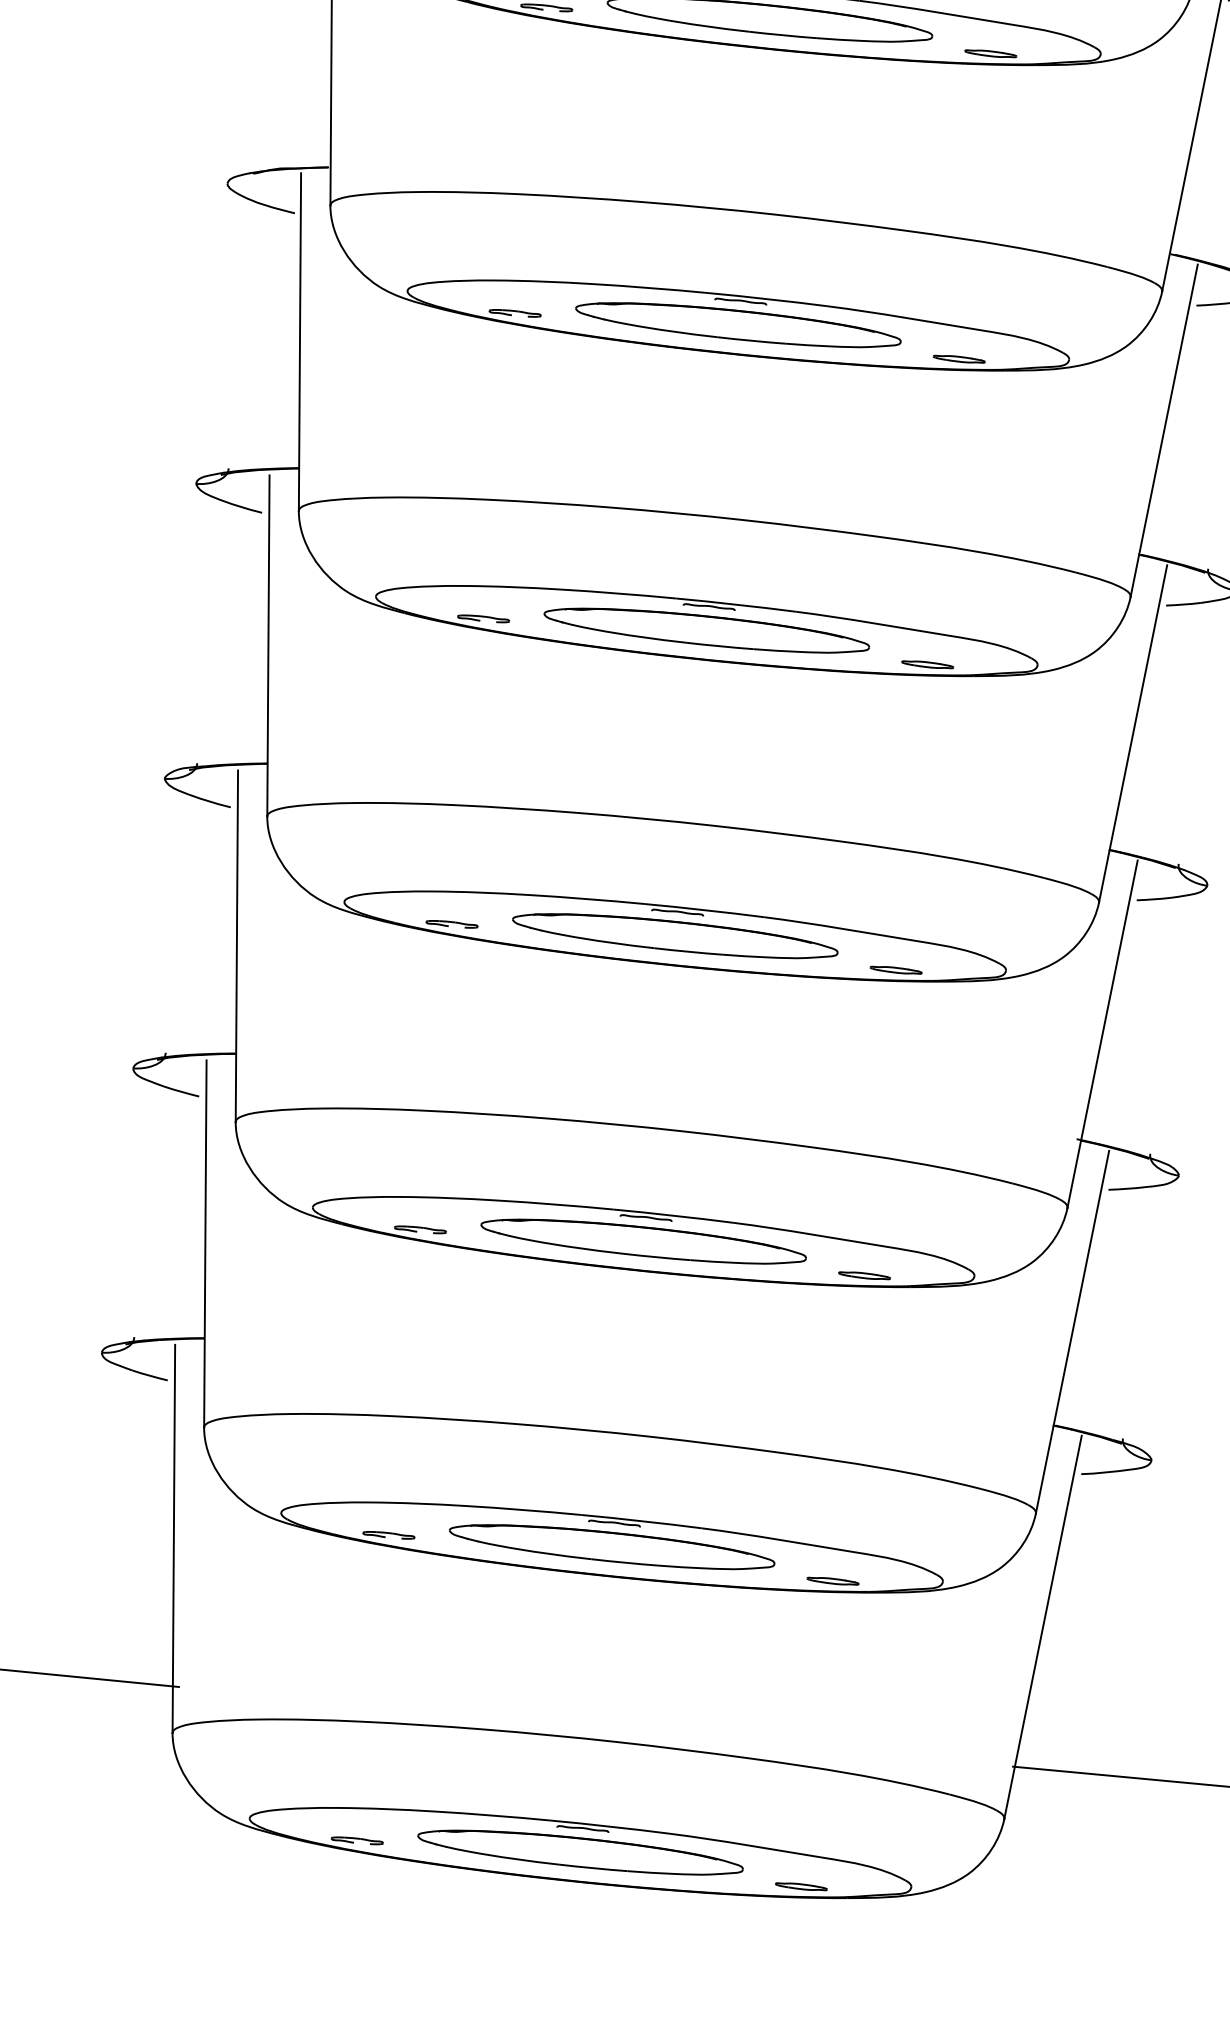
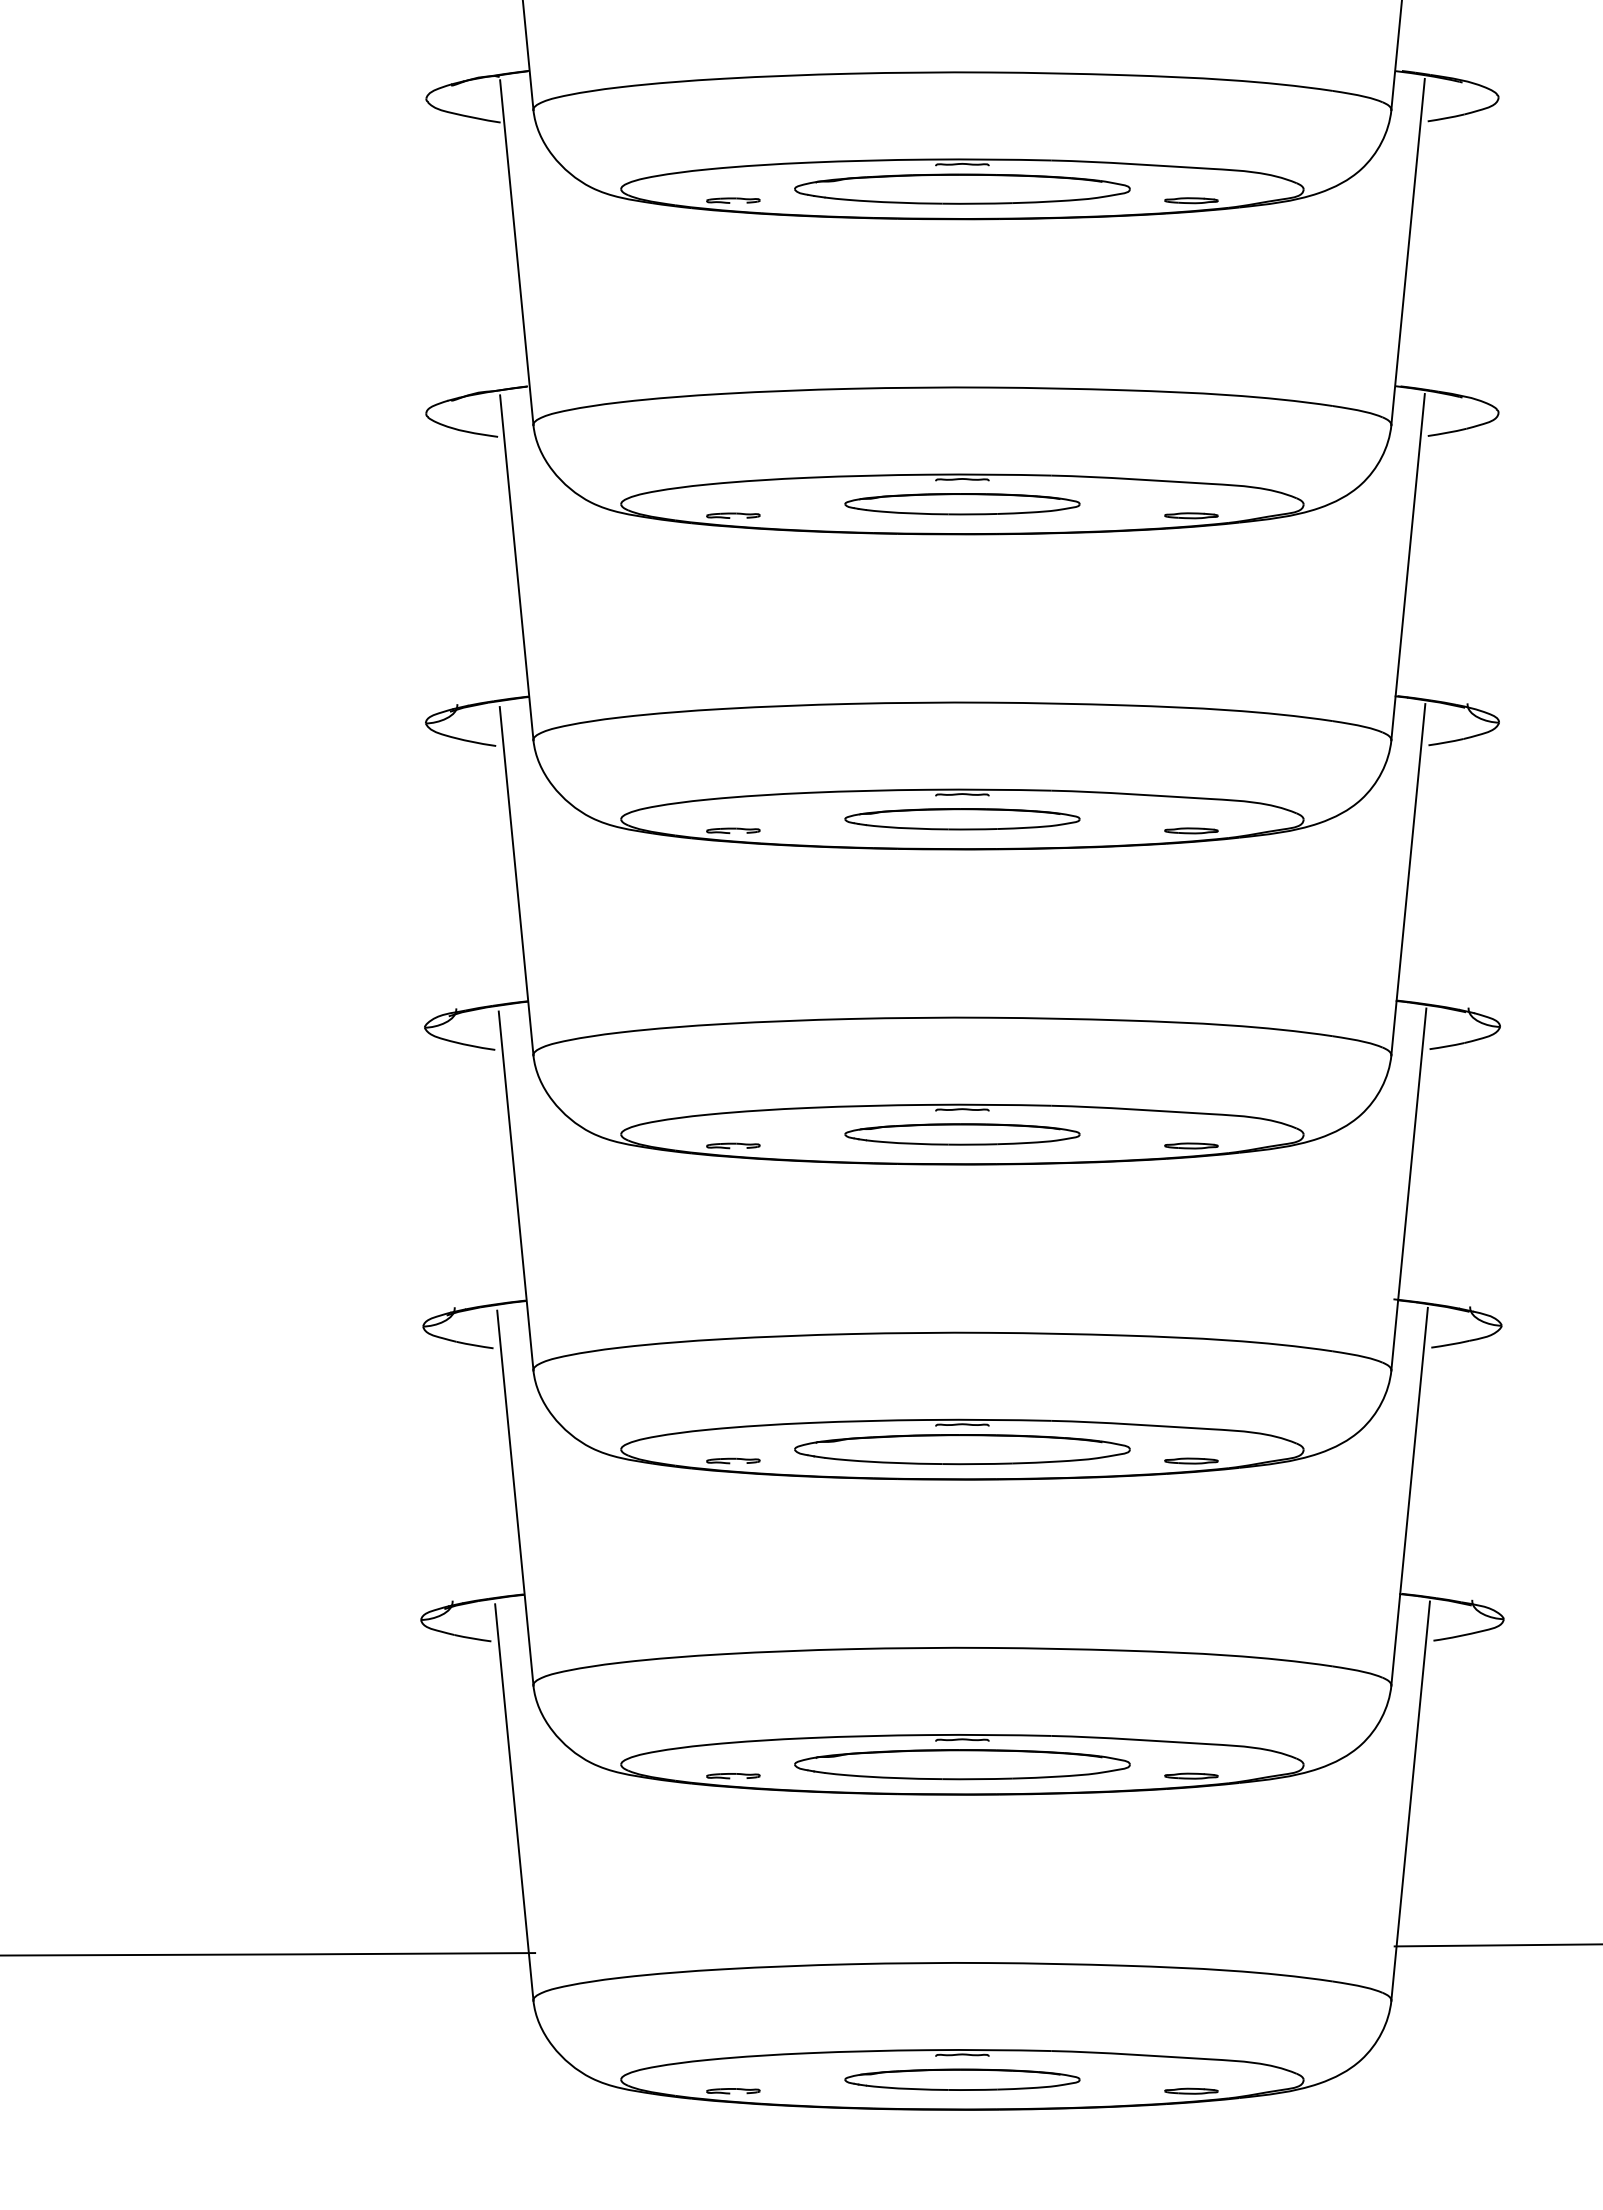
part: (738, 324) -> (962, 503), size x0.7
part: (706, 629) -> (962, 818), size x0.7
part: (675, 936) -> (962, 1134), size x0.7
part: (580, 1852) -> (962, 2079), size x0.7

